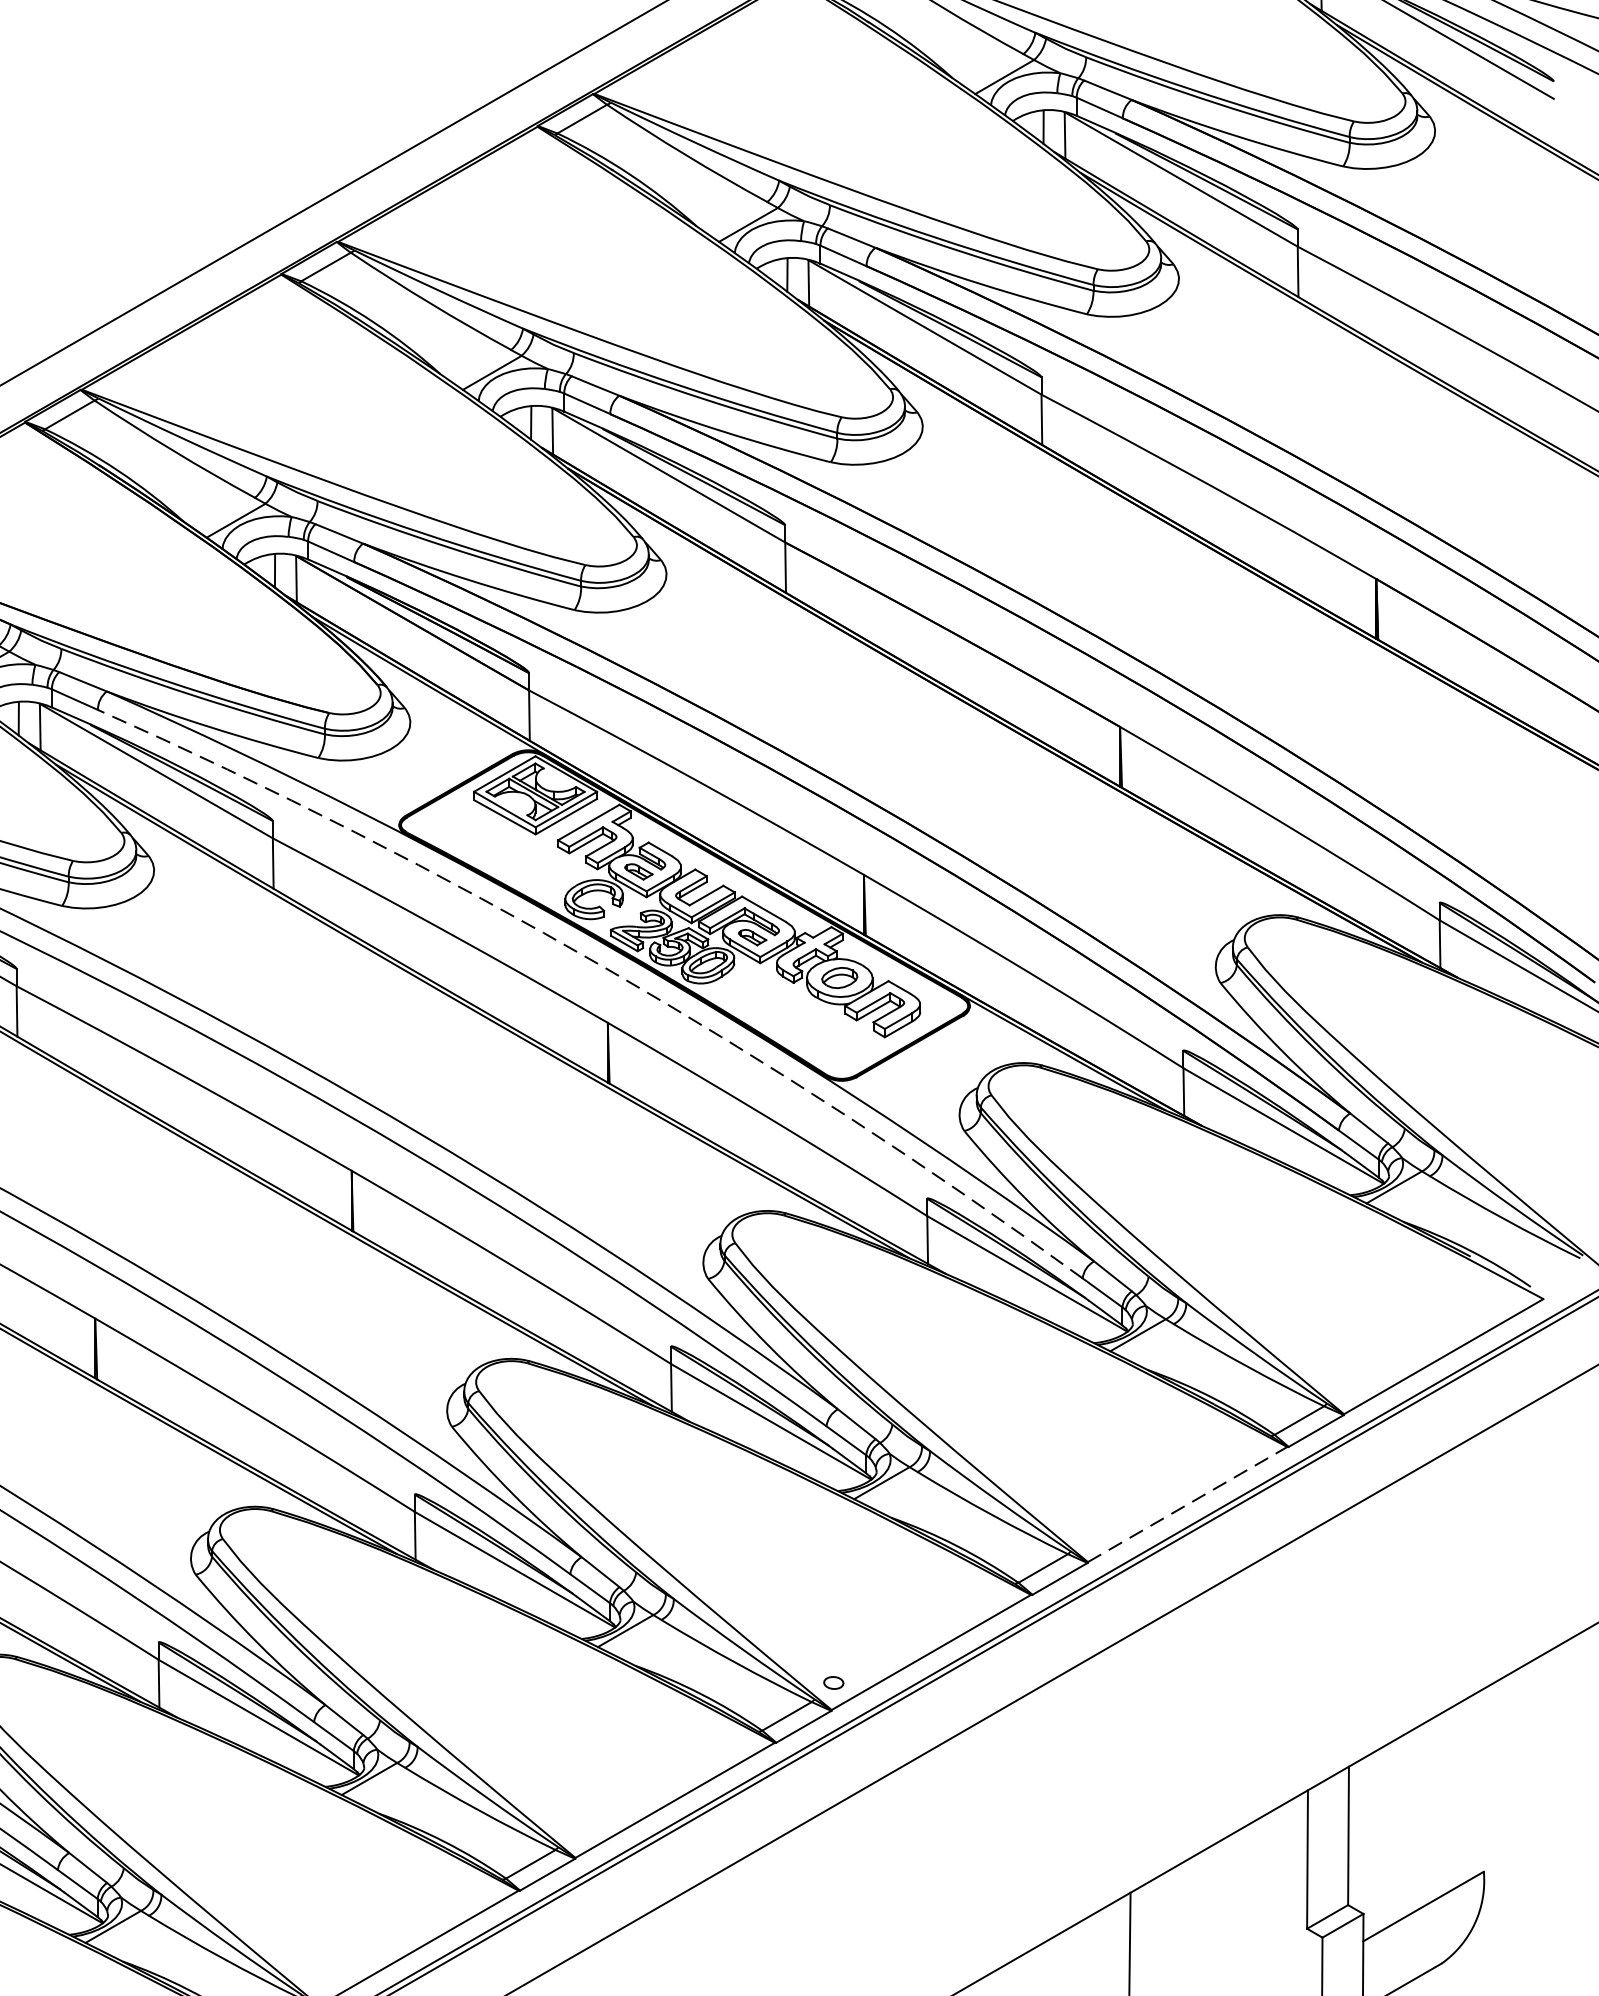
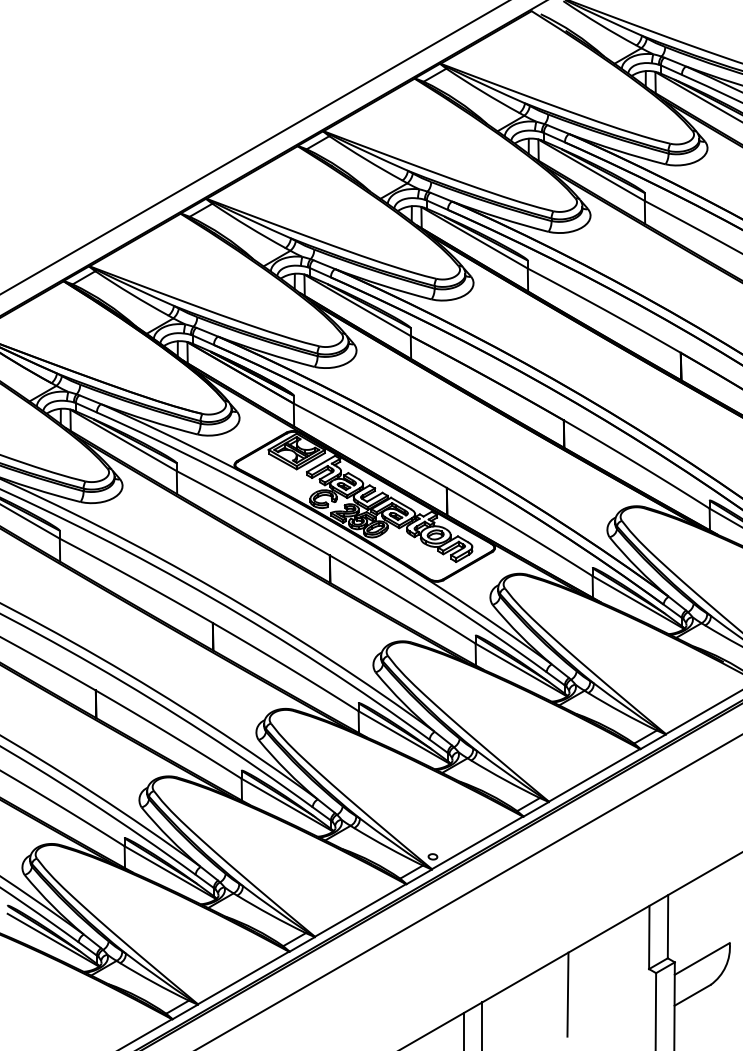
arc: (605, 968) -> (328, 530), dashed -> solid
line: (1187, 1504) -> (594, 775), dashed -> solid

